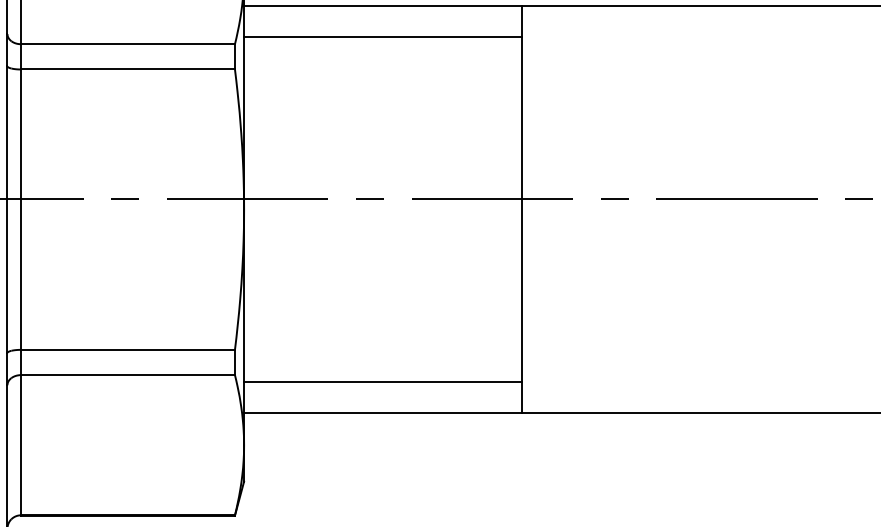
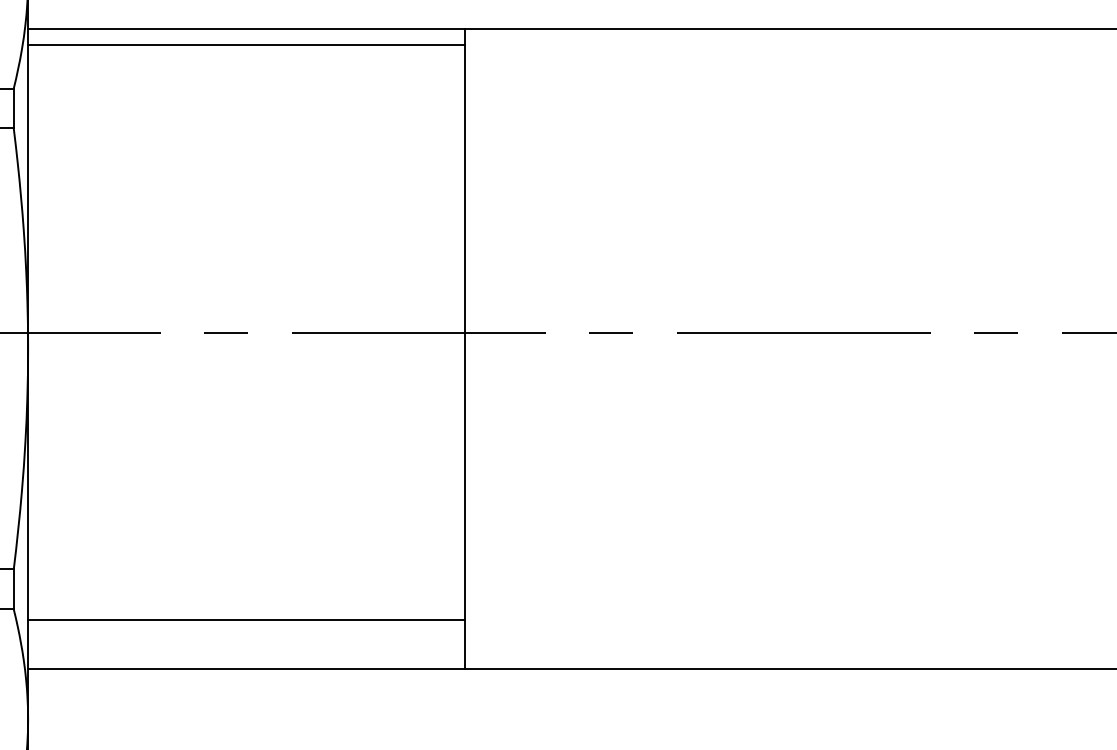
line: (382, 37) -> (245, 45), moved

